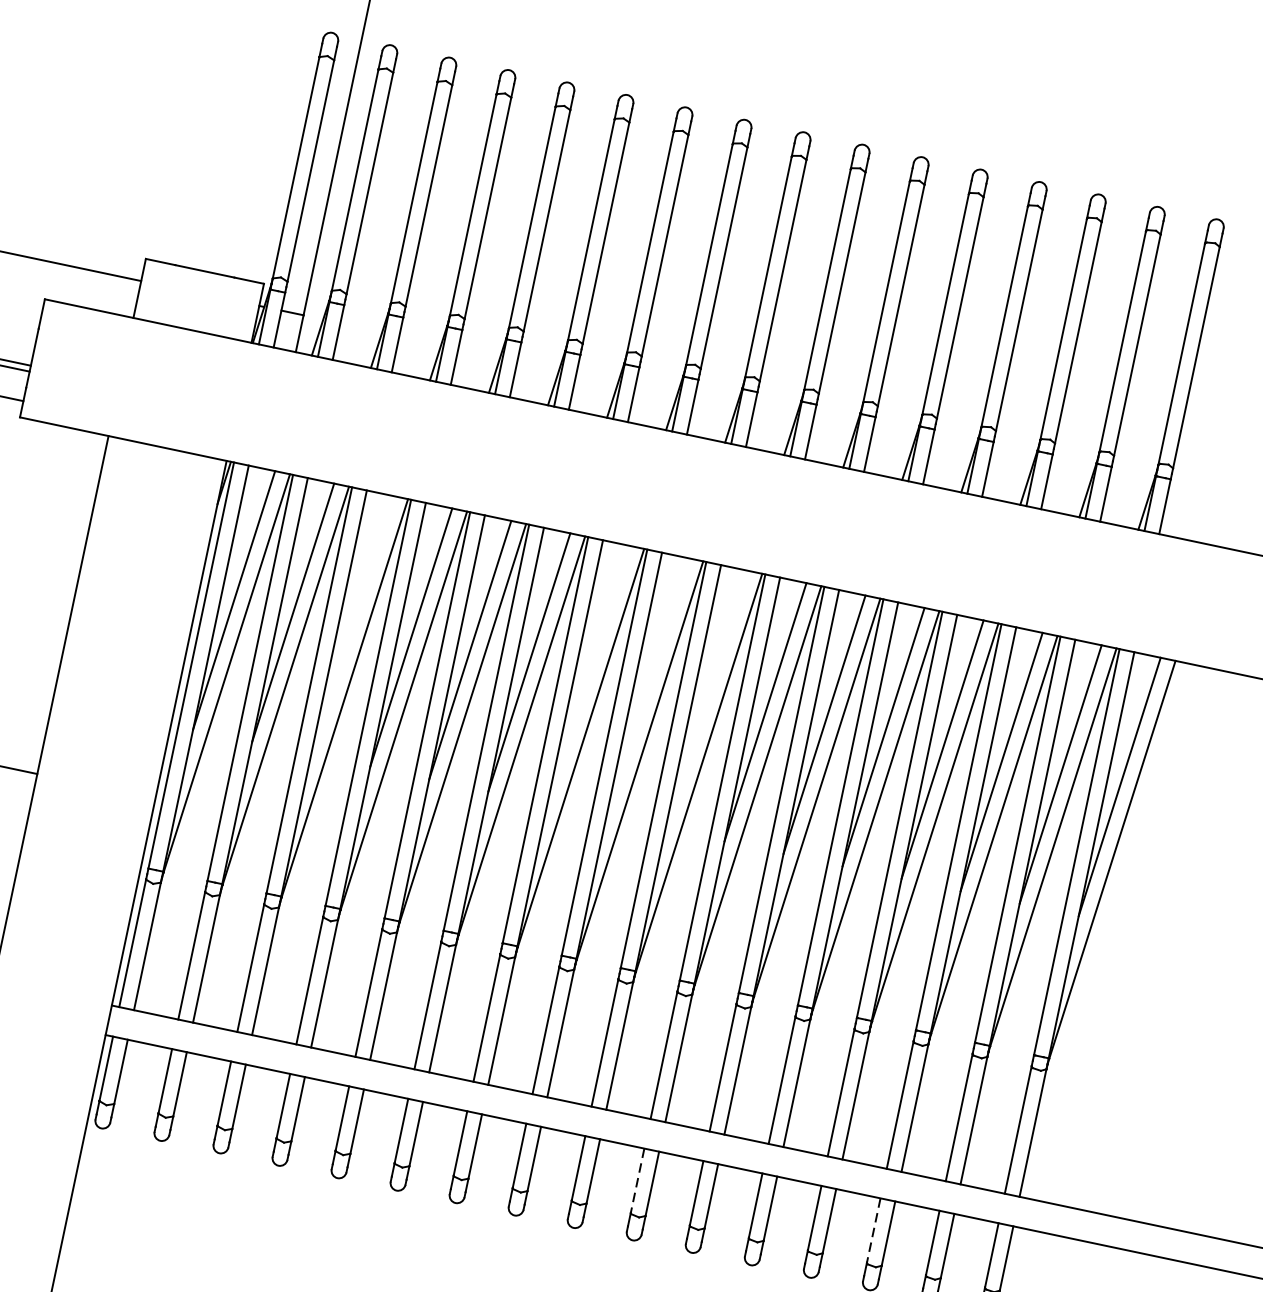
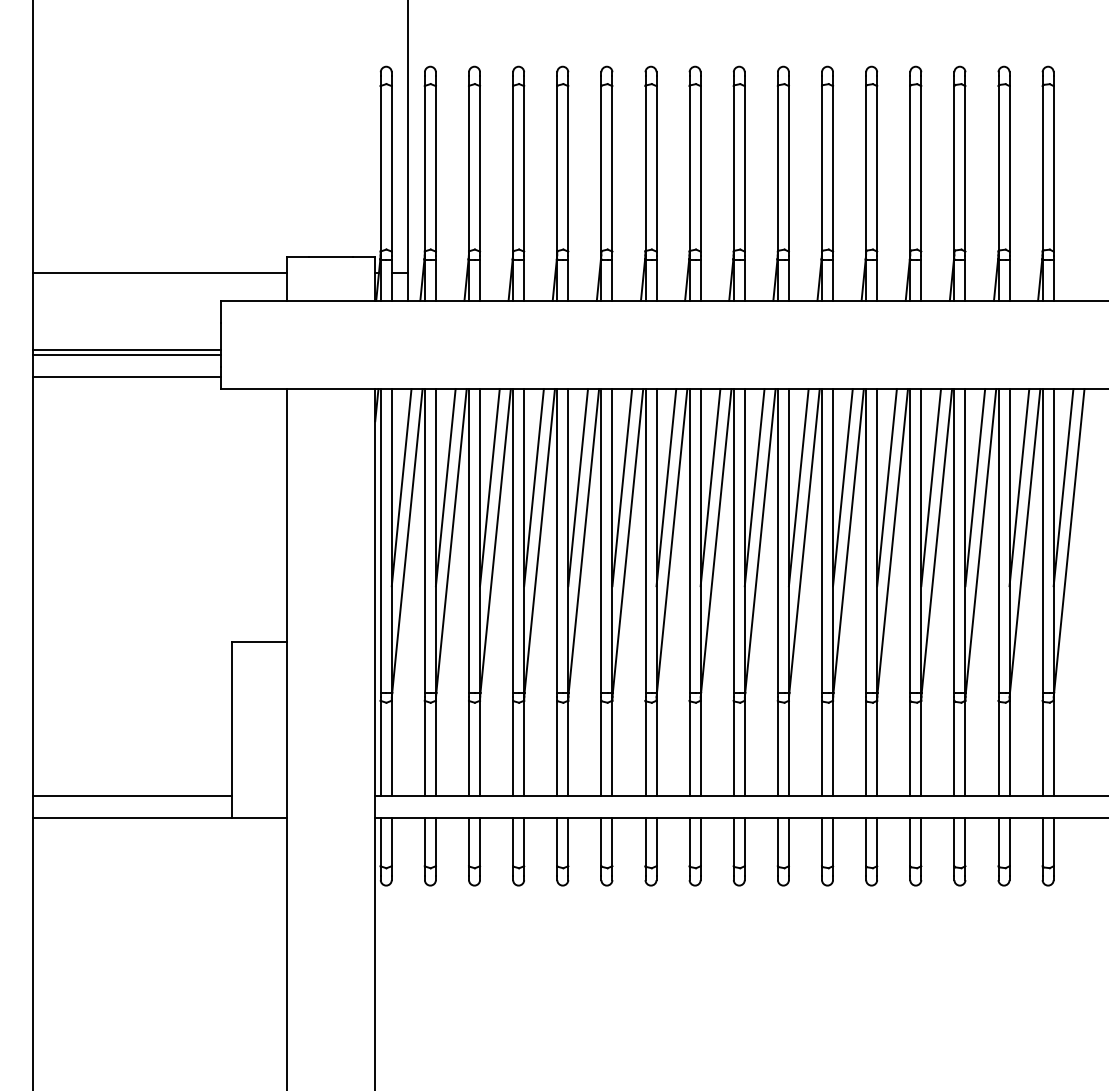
line: (351, 624) -> (489, 487), added
line: (588, 674) -> (666, 487), added
line: (647, 687) -> (710, 487), added
line: (706, 699) -> (754, 487), added
line: (636, 1181) -> (777, 842), dashed -> solid
line: (873, 1230) -> (954, 842), dashed -> solid

